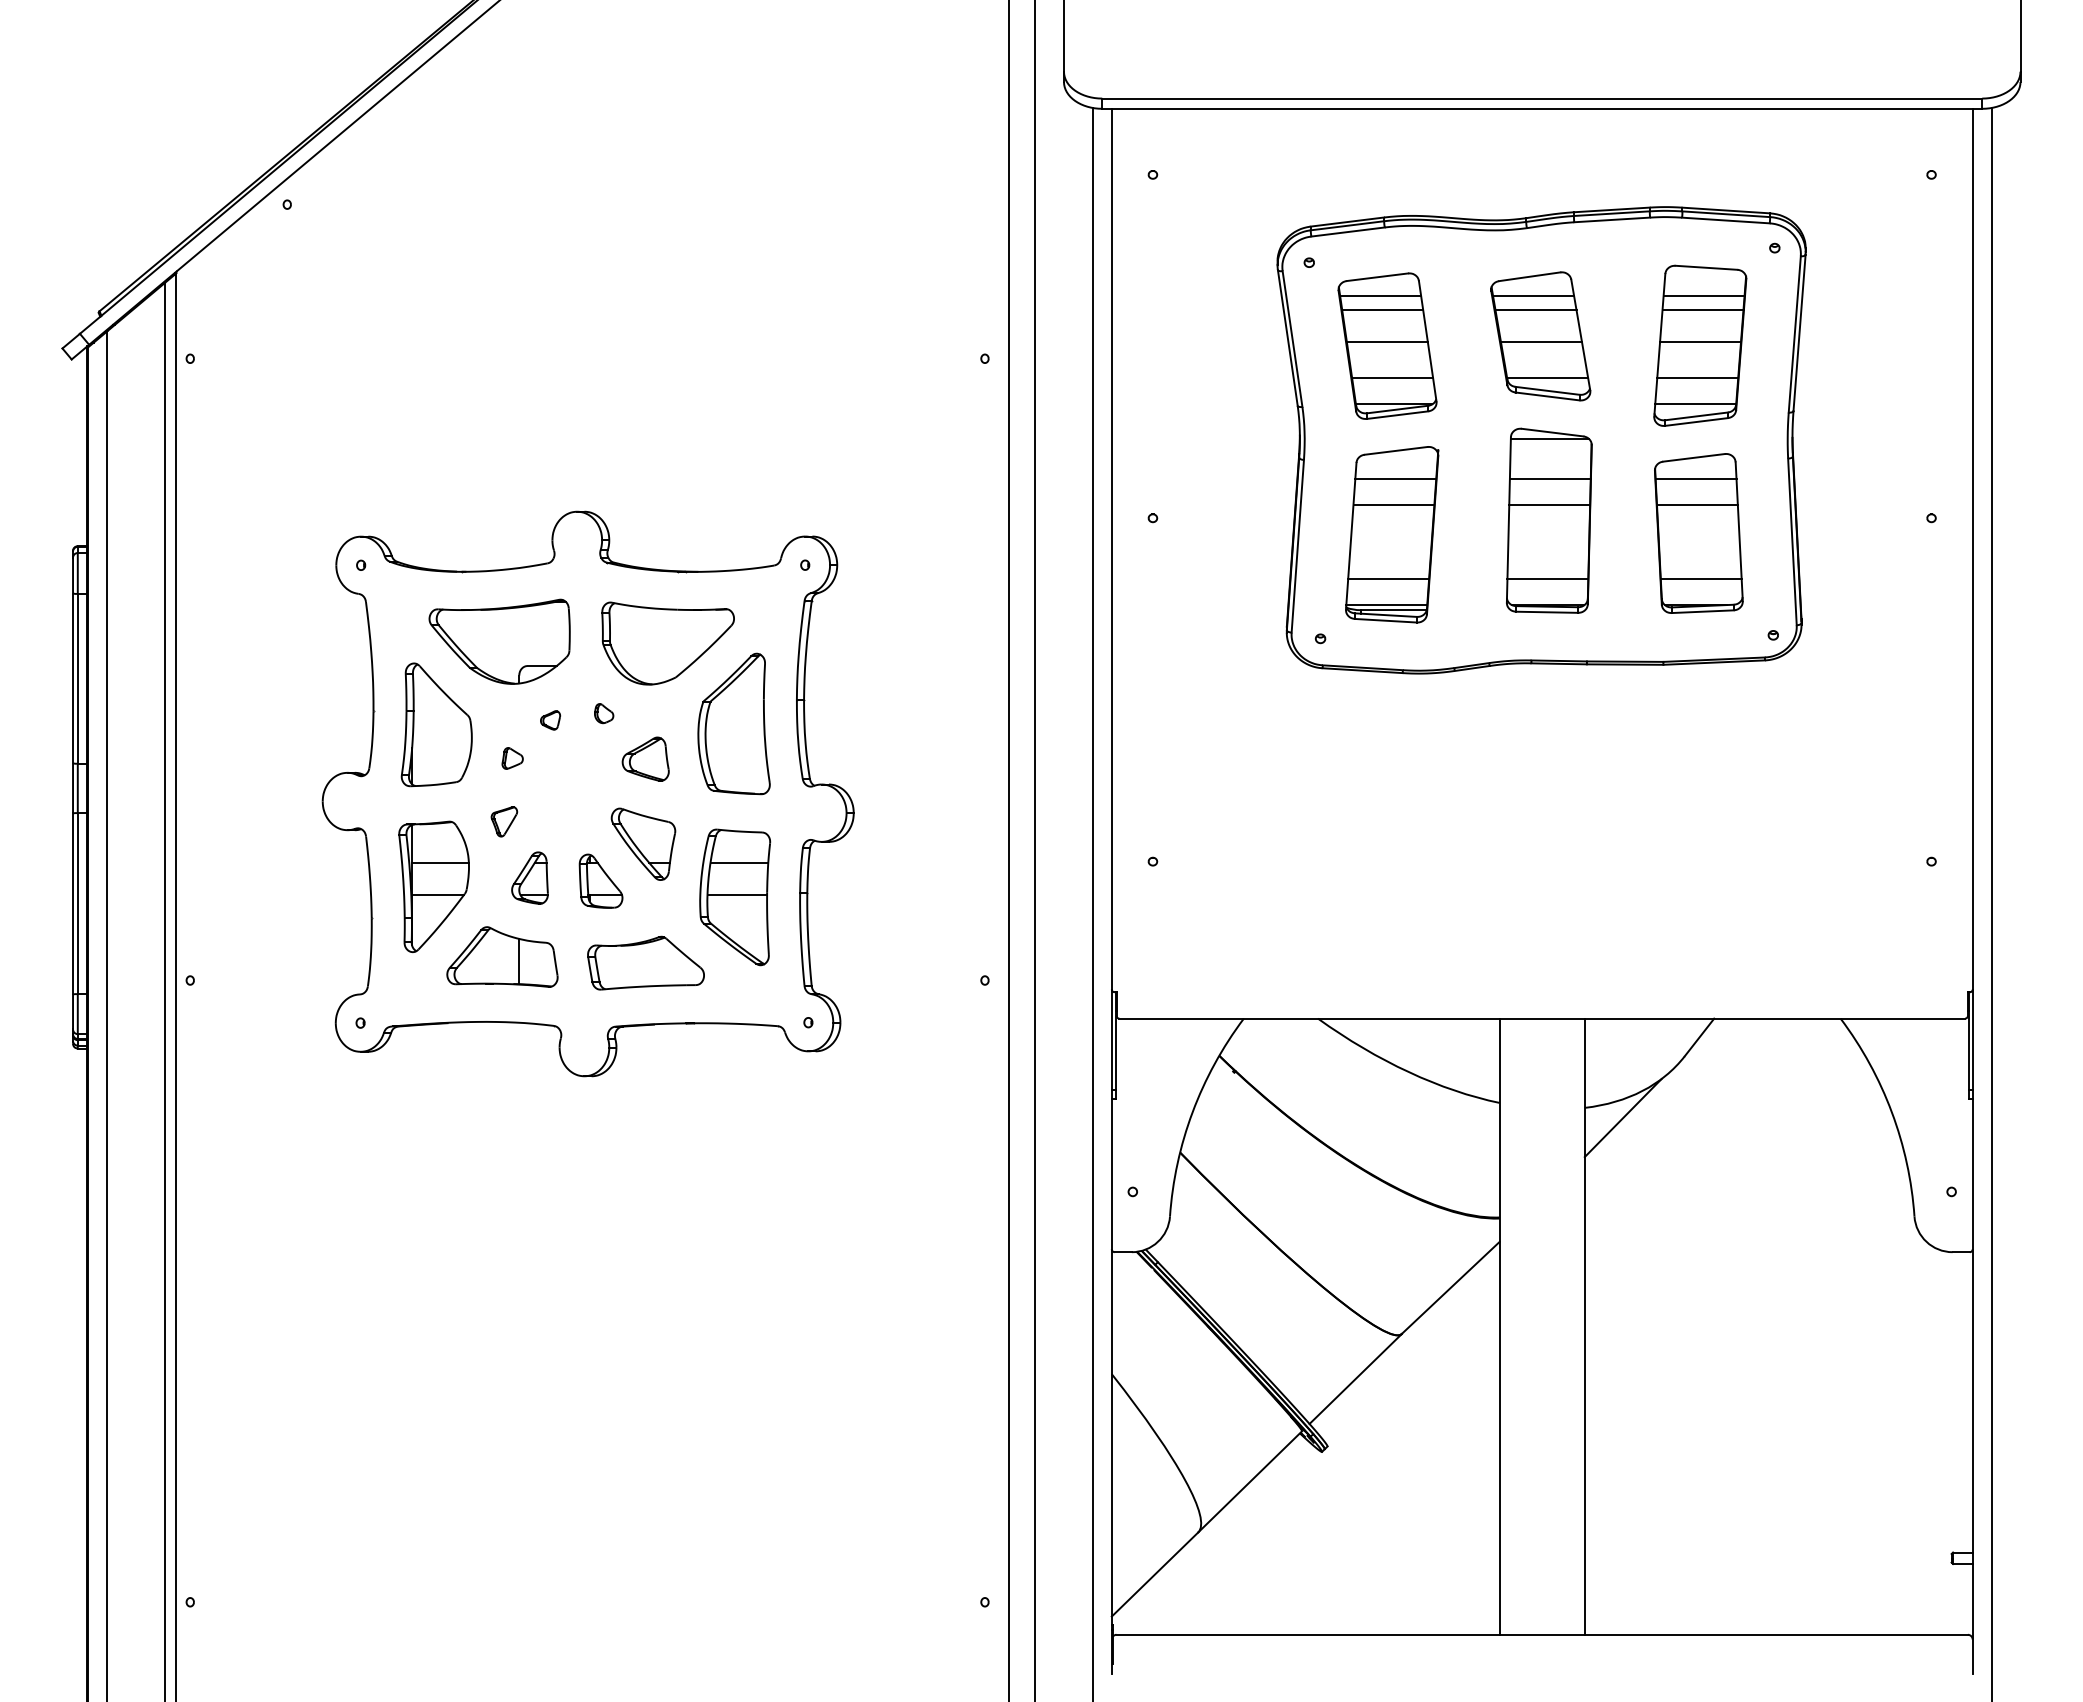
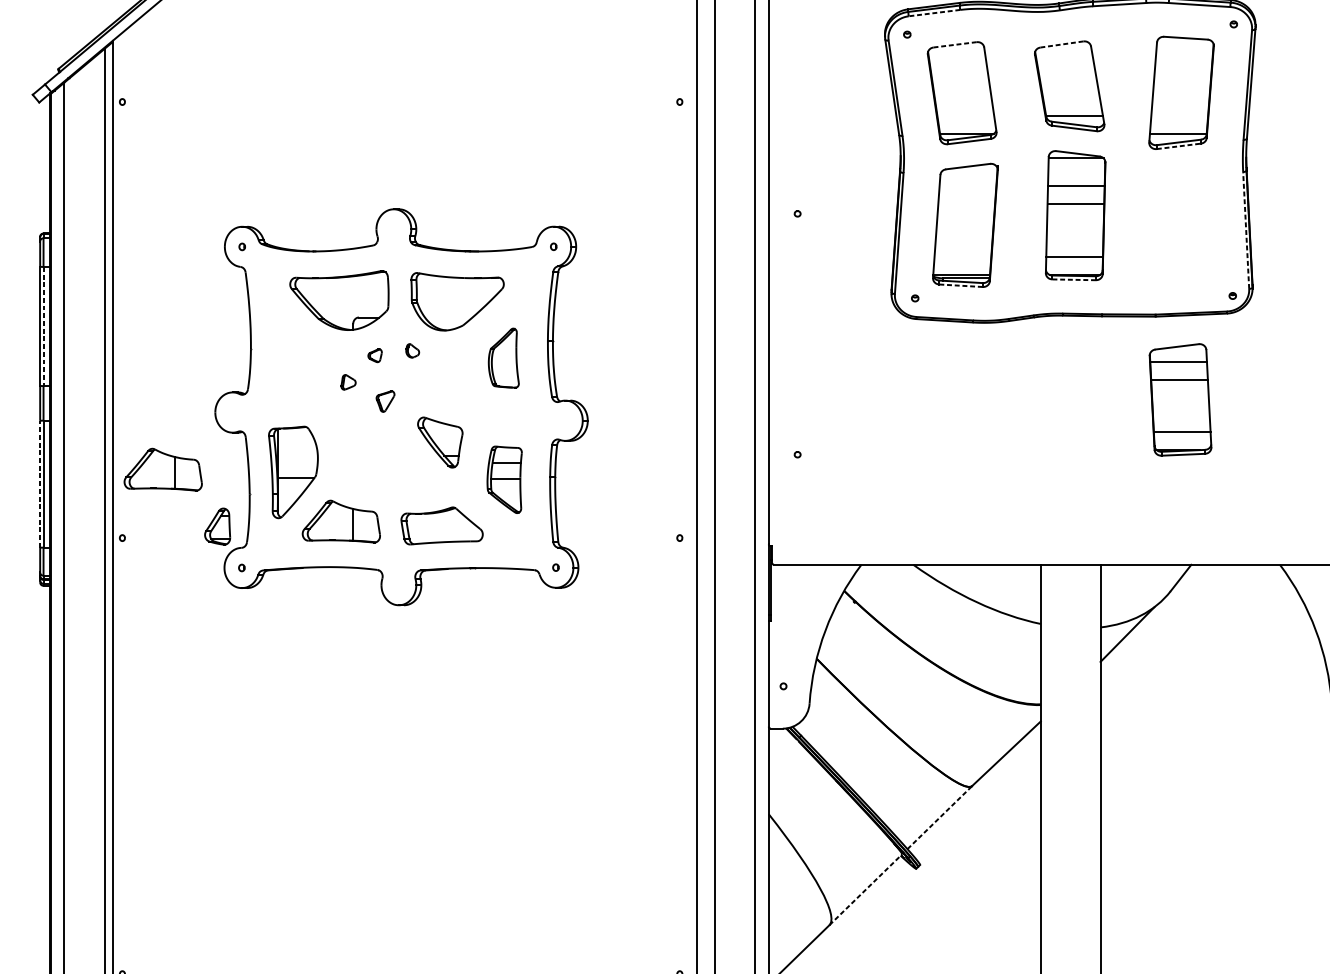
line: (1348, 232) -> (934, 13), solid -> dashed
line: (1529, 276) -> (1061, 44), solid -> dashed
line: (1377, 277) -> (955, 45), solid -> dashed
line: (1380, 295) -> (957, 57), removed
line: (1533, 295) -> (1064, 57), removed
line: (1703, 295) -> (1183, 57), removed
line: (1382, 310) -> (958, 68), removed
line: (1535, 310) -> (1065, 68), removed
line: (1702, 310) -> (1183, 68), removed
line: (1386, 341) -> (961, 89), removed
line: (1540, 341) -> (1069, 89), removed
line: (1700, 341) -> (1181, 89), removed
line: (1392, 378) -> (965, 115), removed
line: (1697, 378) -> (1179, 115), removed
line: (1696, 422) -> (1178, 146), solid -> dashed
line: (1395, 478) -> (967, 185), removed
line: (1393, 504) -> (966, 204), removed
part: (1698, 533) -> (1180, 399), moved
line: (1792, 541) -> (1246, 230), solid -> dashed
line: (1388, 579) -> (962, 256), removed
line: (1547, 612) -> (1074, 279), solid -> dashed
line: (1385, 620) -> (960, 285), solid -> dashed
line: (77, 678) -> (43, 326), solid -> dashed
part: (733, 723) -> (503, 357), size x0.6
part: (436, 724) -> (295, 358), removed
part: (645, 758) -> (441, 382), removed
part: (504, 821) -> (385, 401), moved
line: (440, 863) -> (297, 456), removed
part: (529, 877) -> (217, 526), moved
part: (600, 880) -> (410, 467), removed
part: (248, 882) -> (163, 469), added
part: (735, 897) -> (504, 479), size x0.7
line: (73, 903) -> (40, 484), solid -> dashed
line: (1356, 1378) -> (940, 817), solid -> dashed
line: (1250, 1481) -> (866, 889), solid -> dashed

